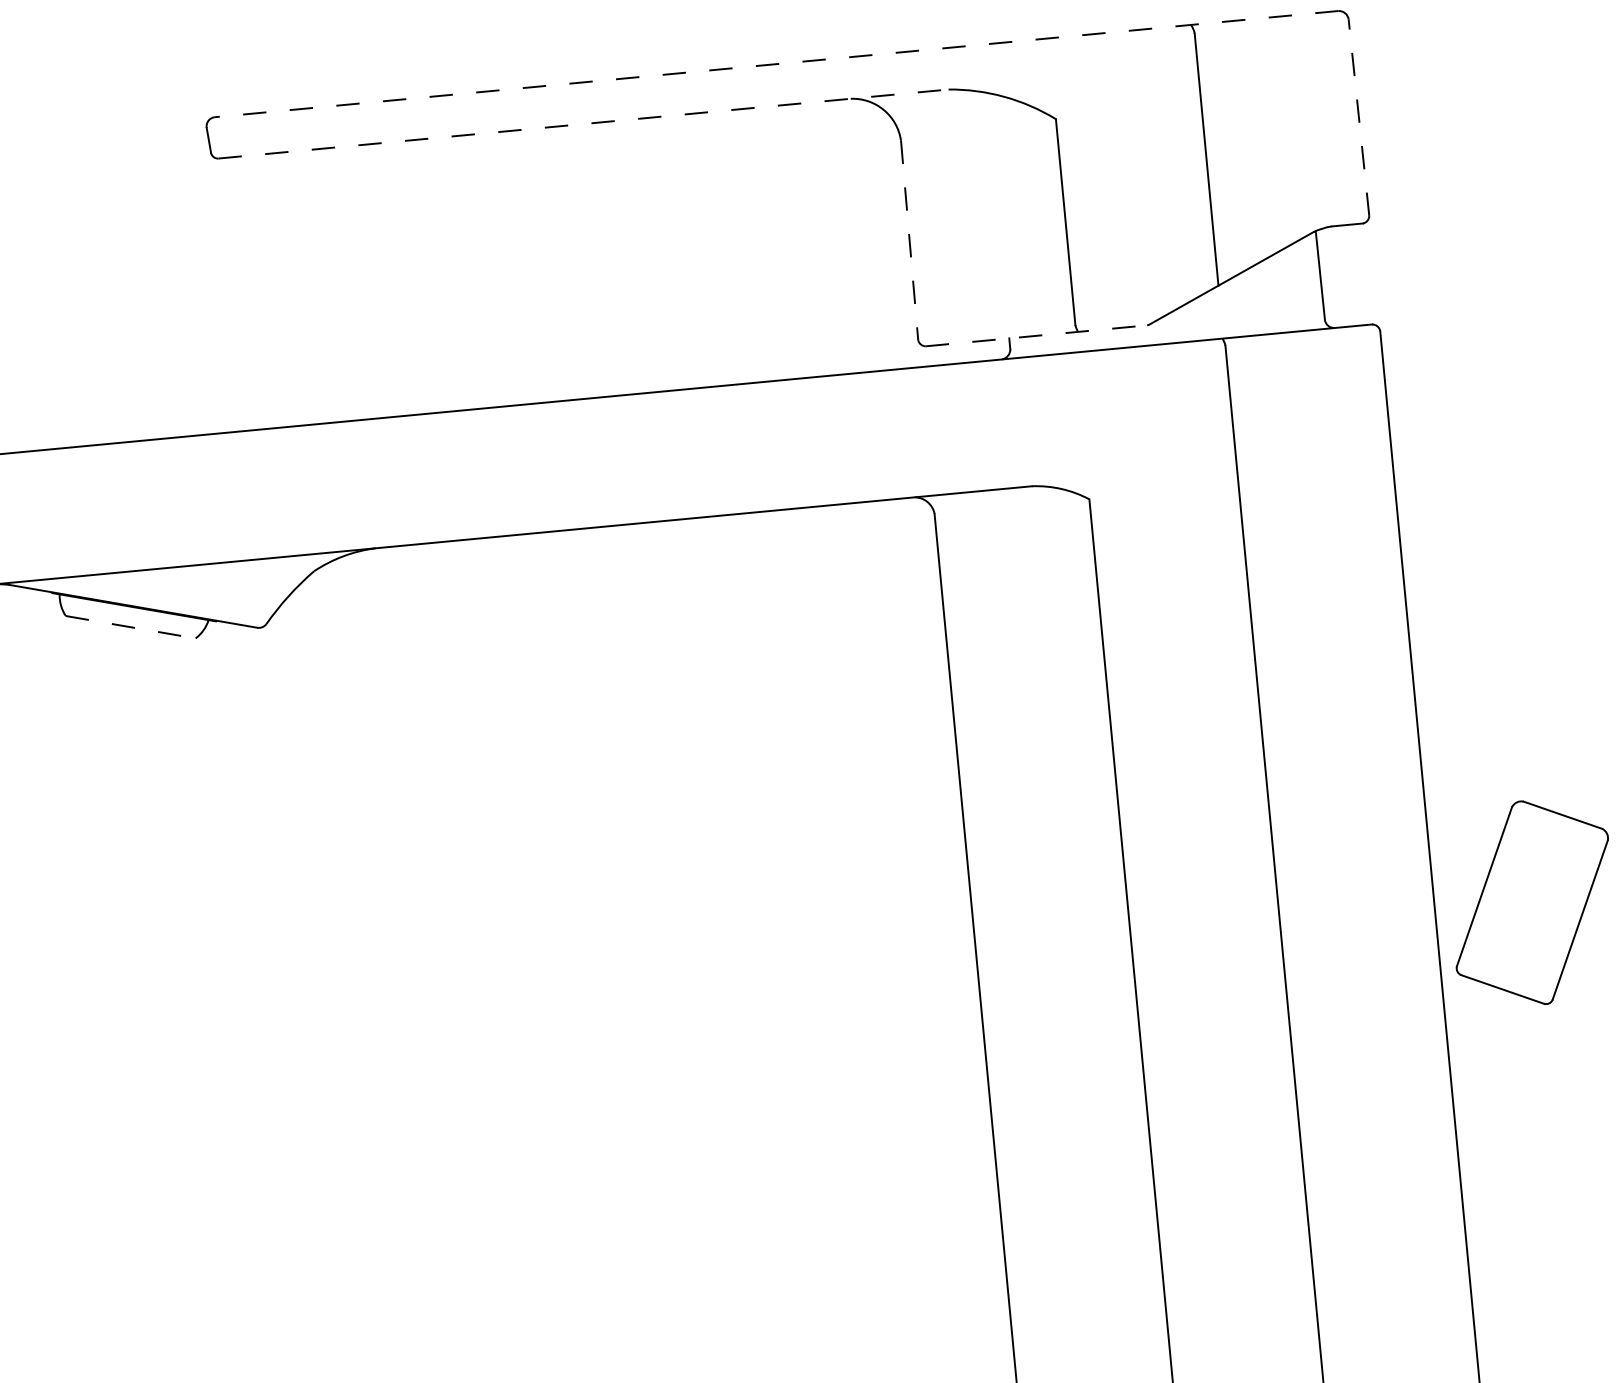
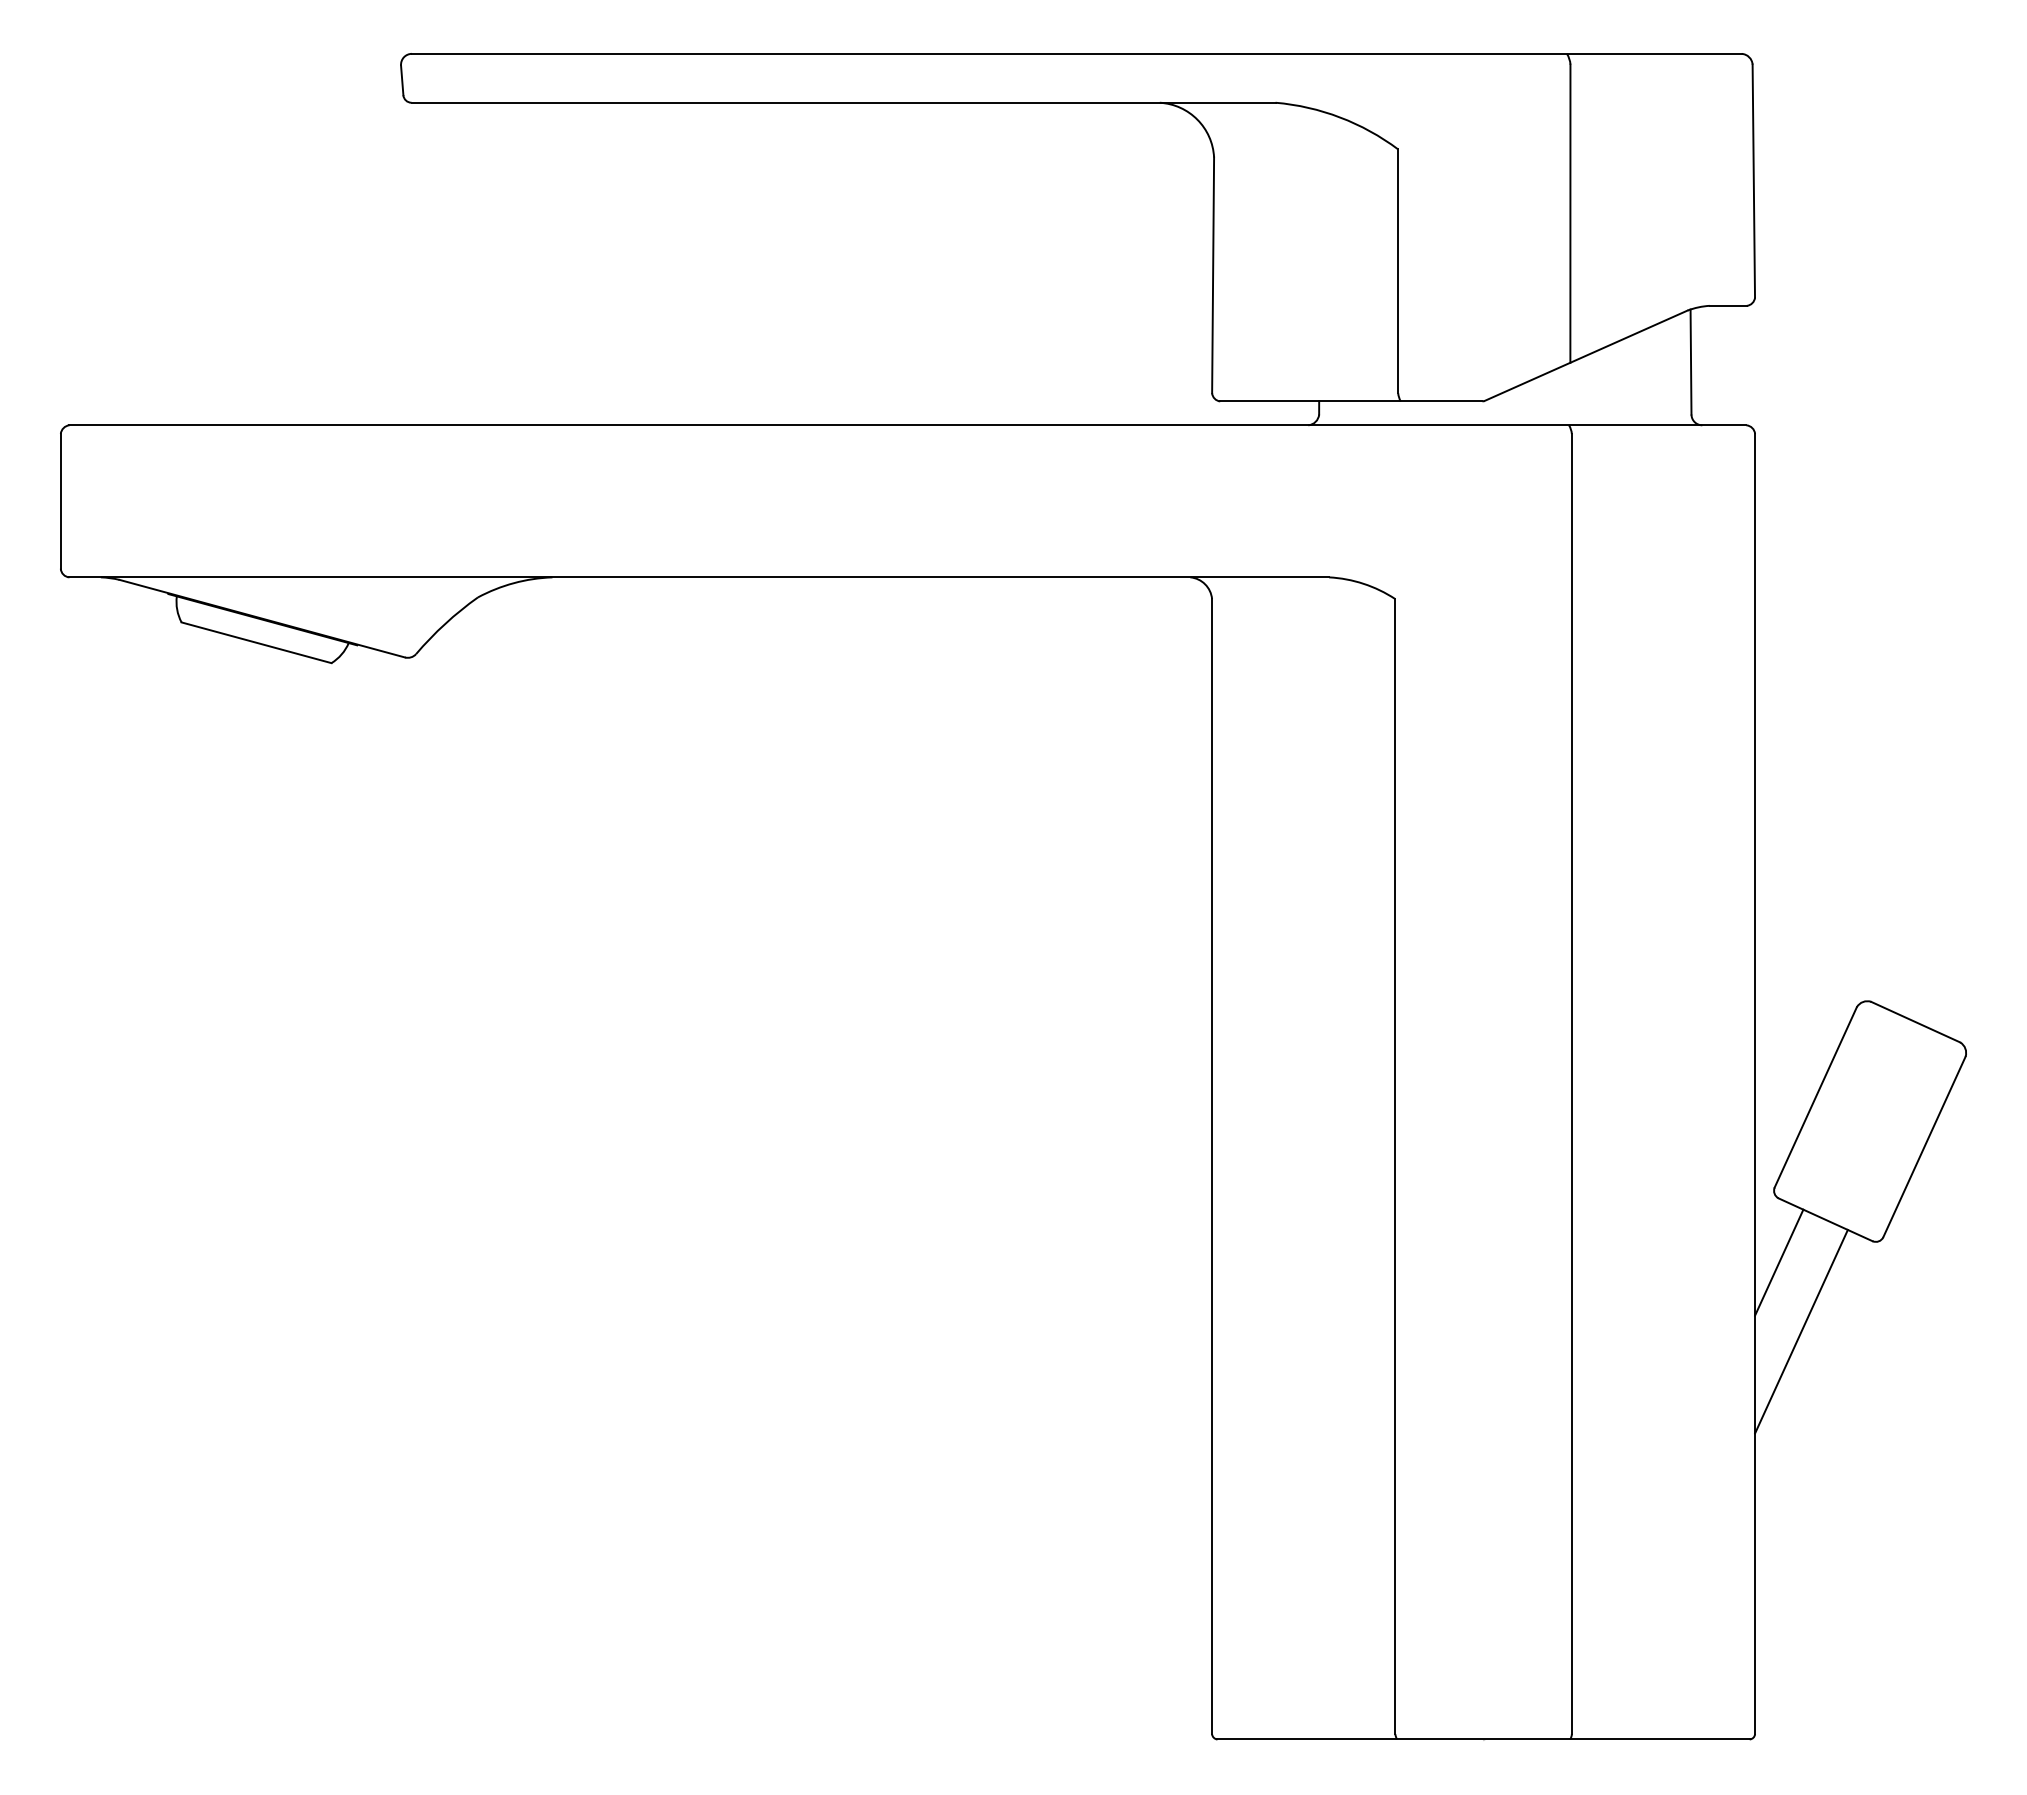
line: (776, 63) -> (1076, 53), dashed -> solid
line: (1358, 117) -> (1753, 181), dashed -> solid
line: (584, 123) -> (844, 102), dashed -> solid
line: (909, 240) -> (1213, 275), dashed -> solid
line: (1036, 335) -> (1351, 401), dashed -> solid
line: (130, 626) -> (256, 642), dashed -> solid
line: (1467, 1029) -> (1779, 1262), added
line: (1491, 1085) -> (1801, 1331), added

